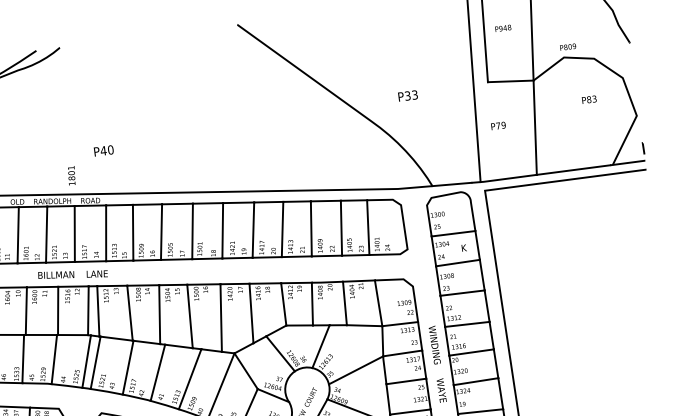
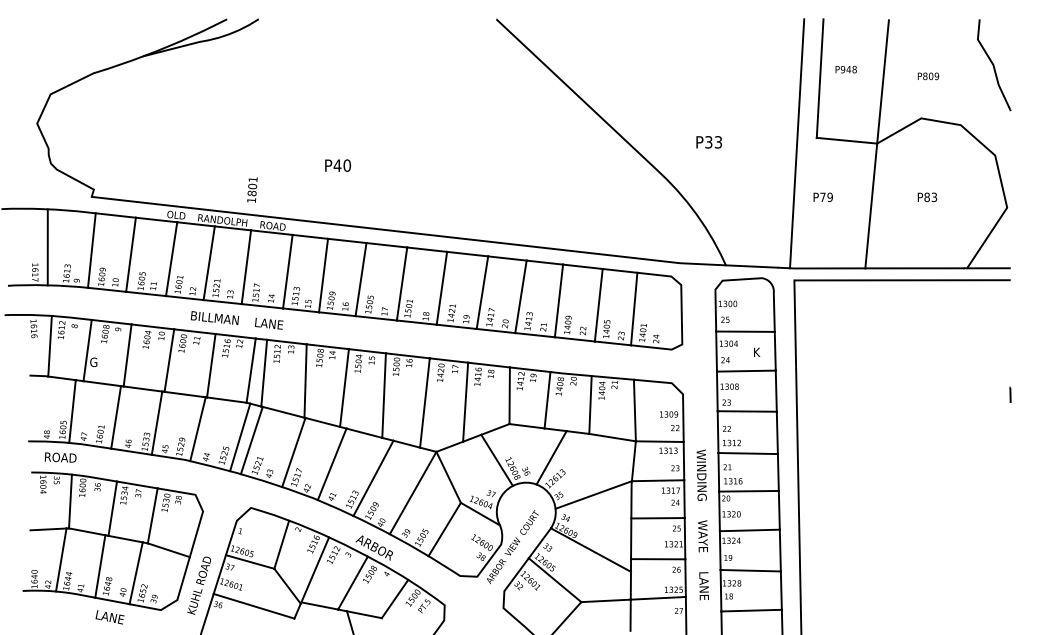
text: (568, 47) -> (928, 76), moved
text: (589, 99) -> (927, 197), moved
line: (643, 148) -> (1010, 394), moved
text: (103, 150) -> (337, 165), moved

